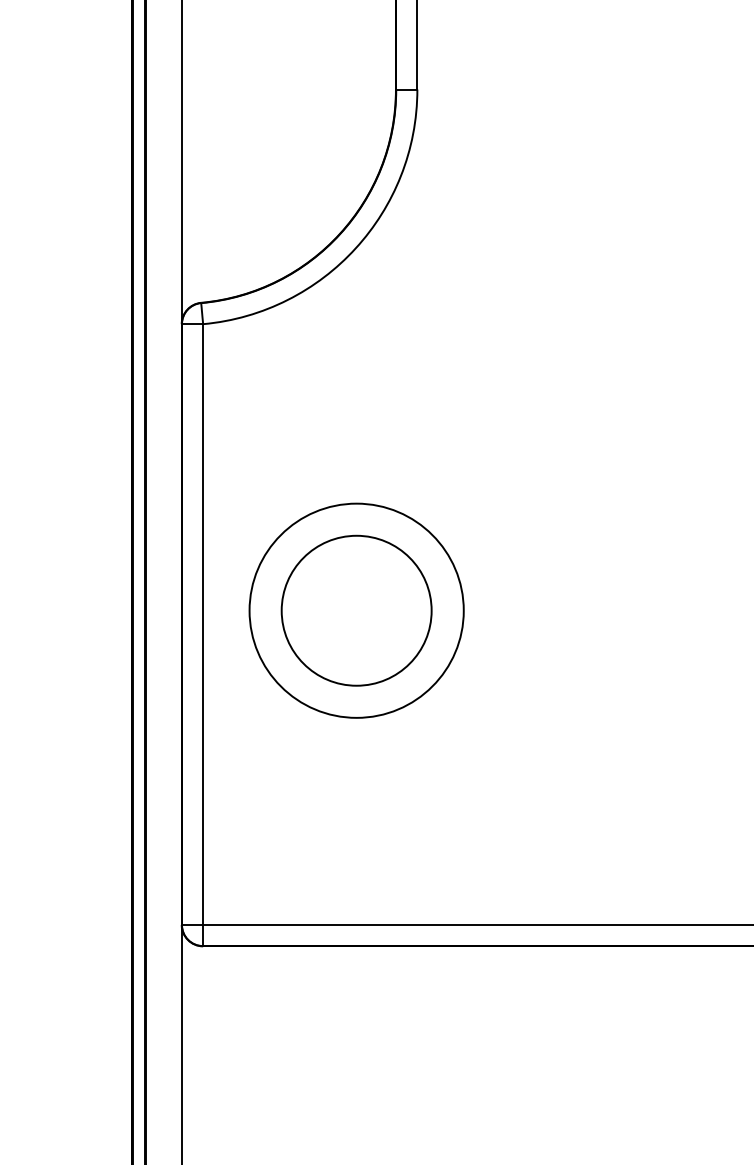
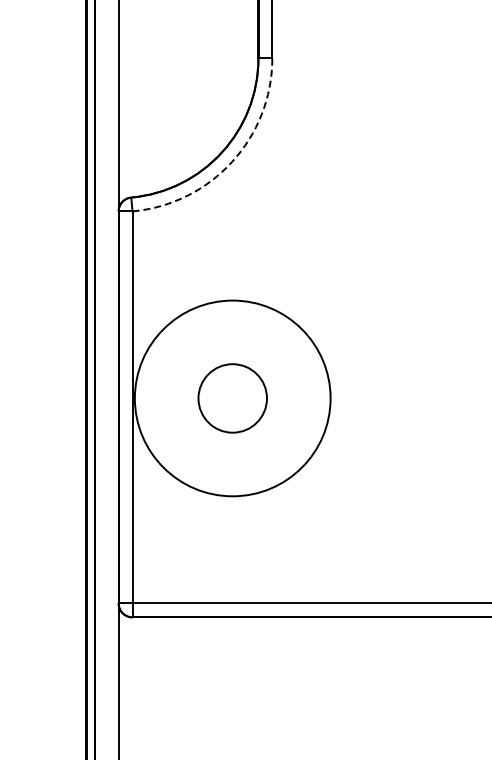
arc: (356, 247) -> (232, 161), solid -> dashed
circle: (356, 610) -> (232, 398), size x0.7
circle: (356, 610) -> (232, 398), size x1.4

